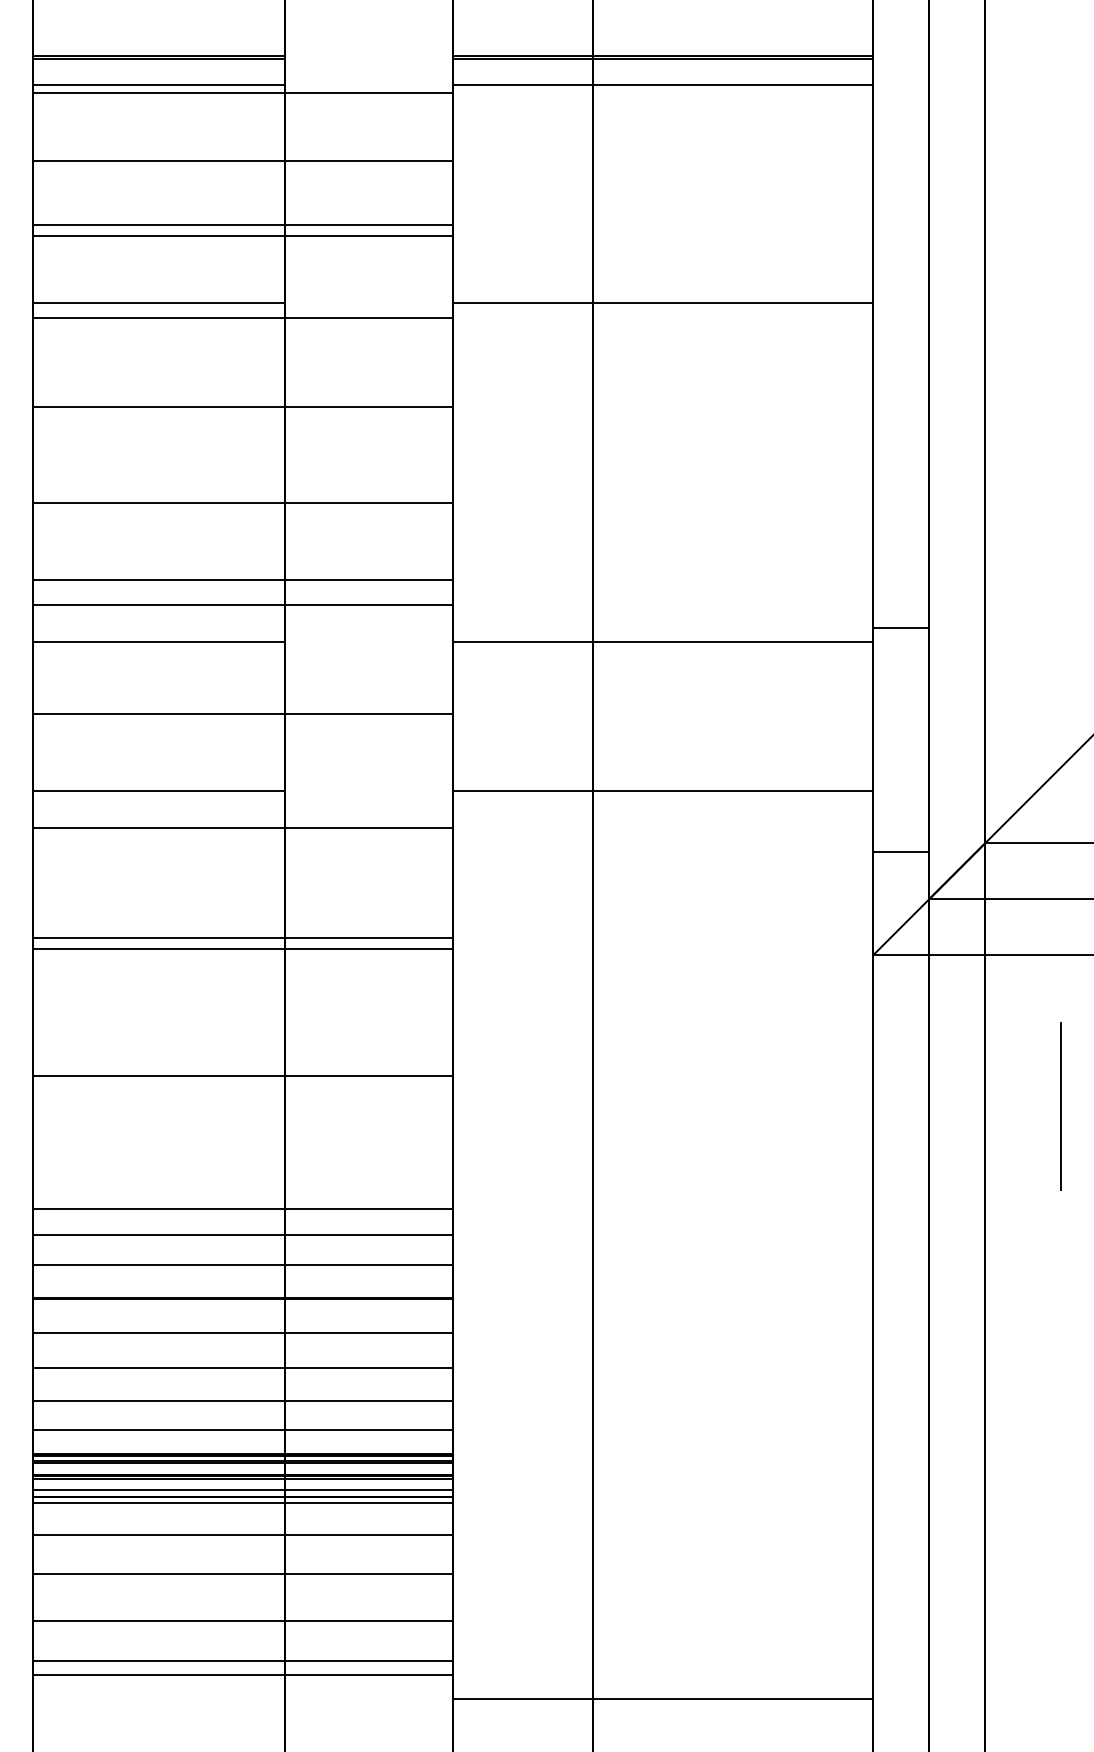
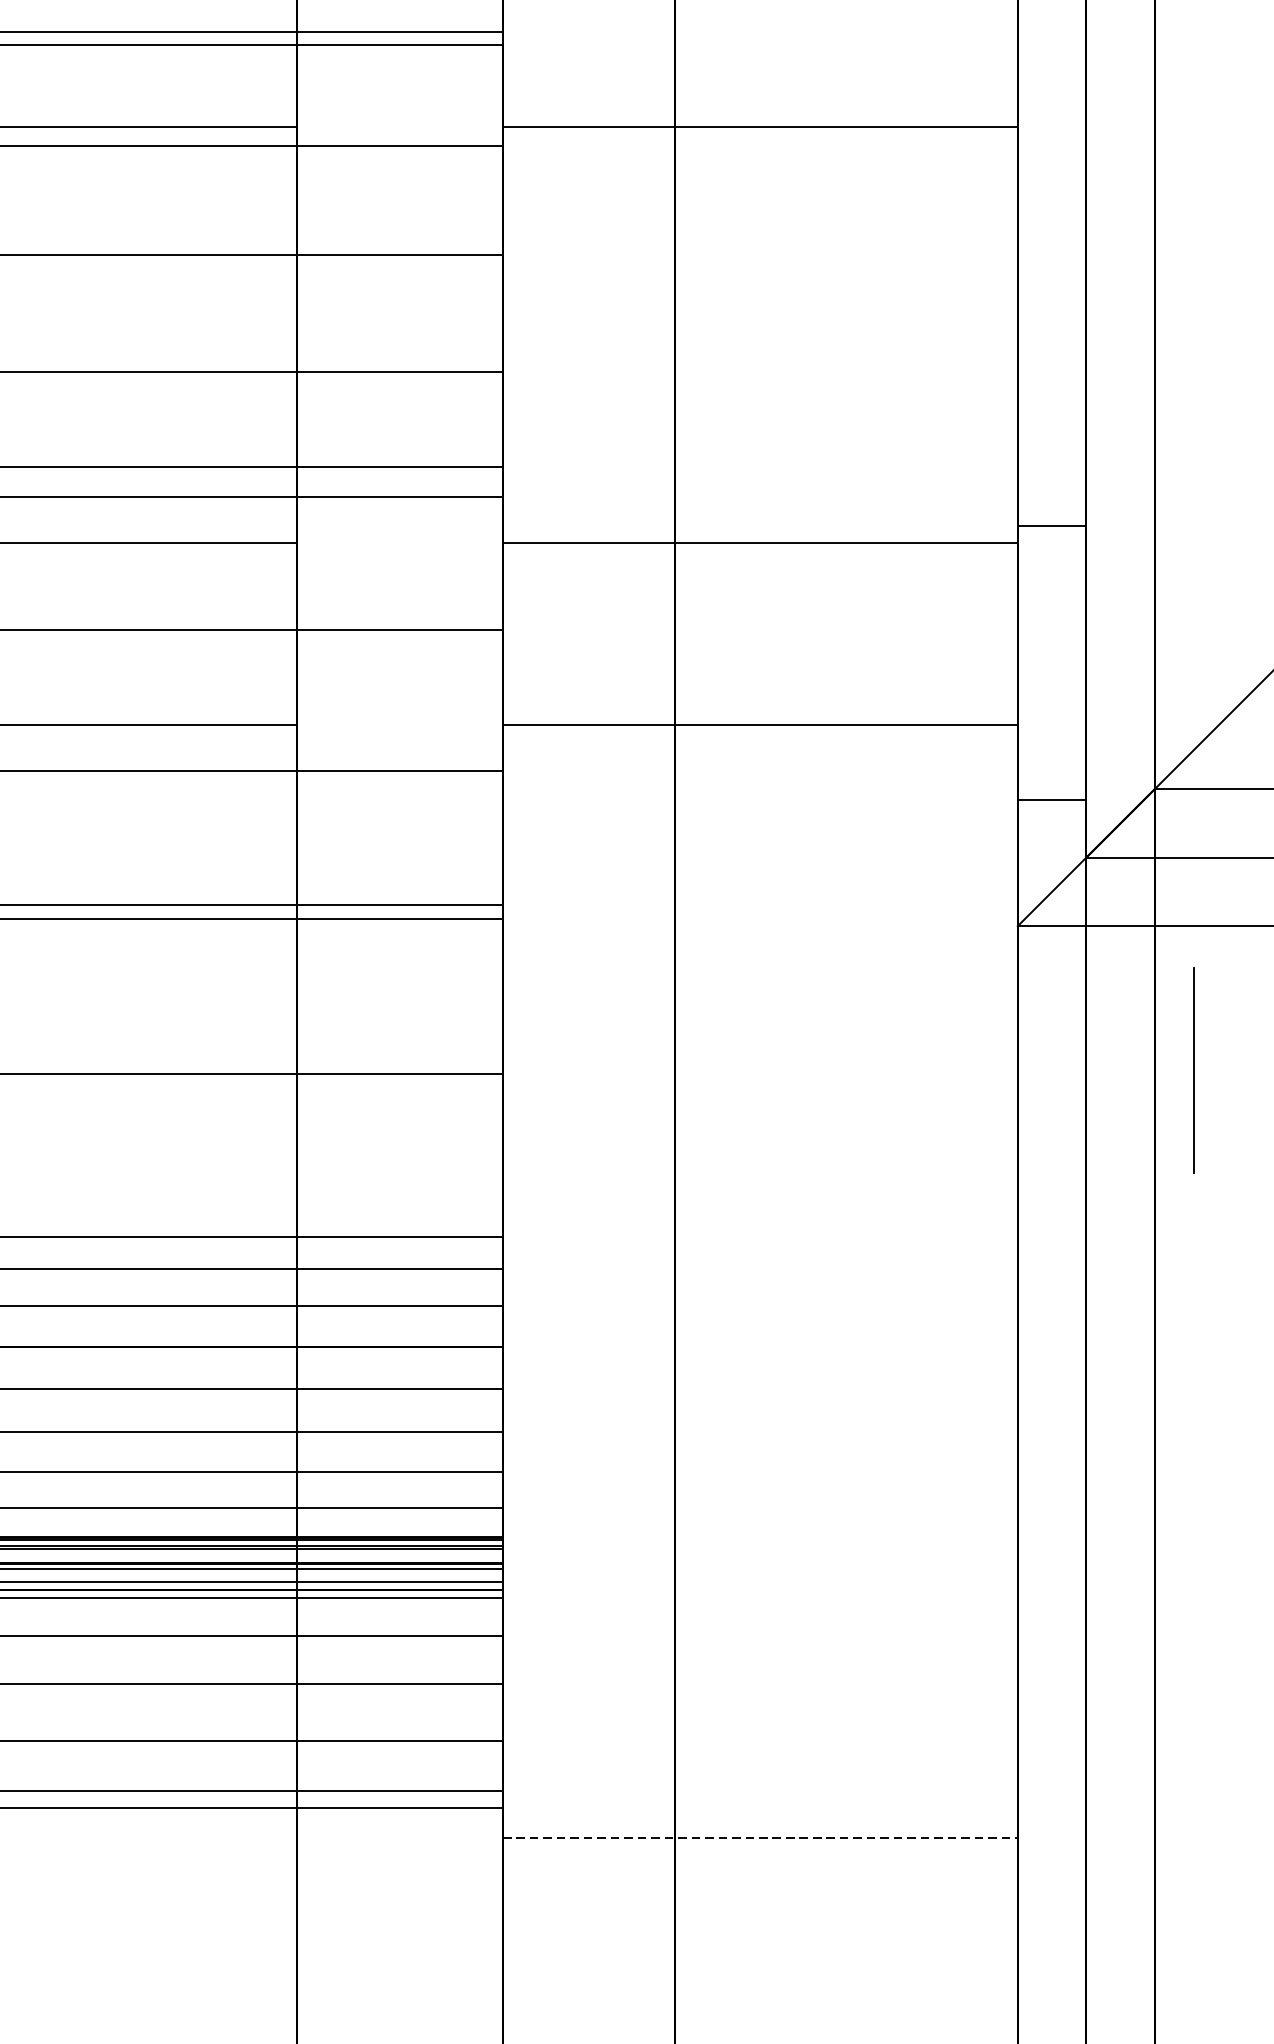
line: (1060, 1106) -> (1193, 1071), moved
line: (663, 1699) -> (760, 1838), solid -> dashed

